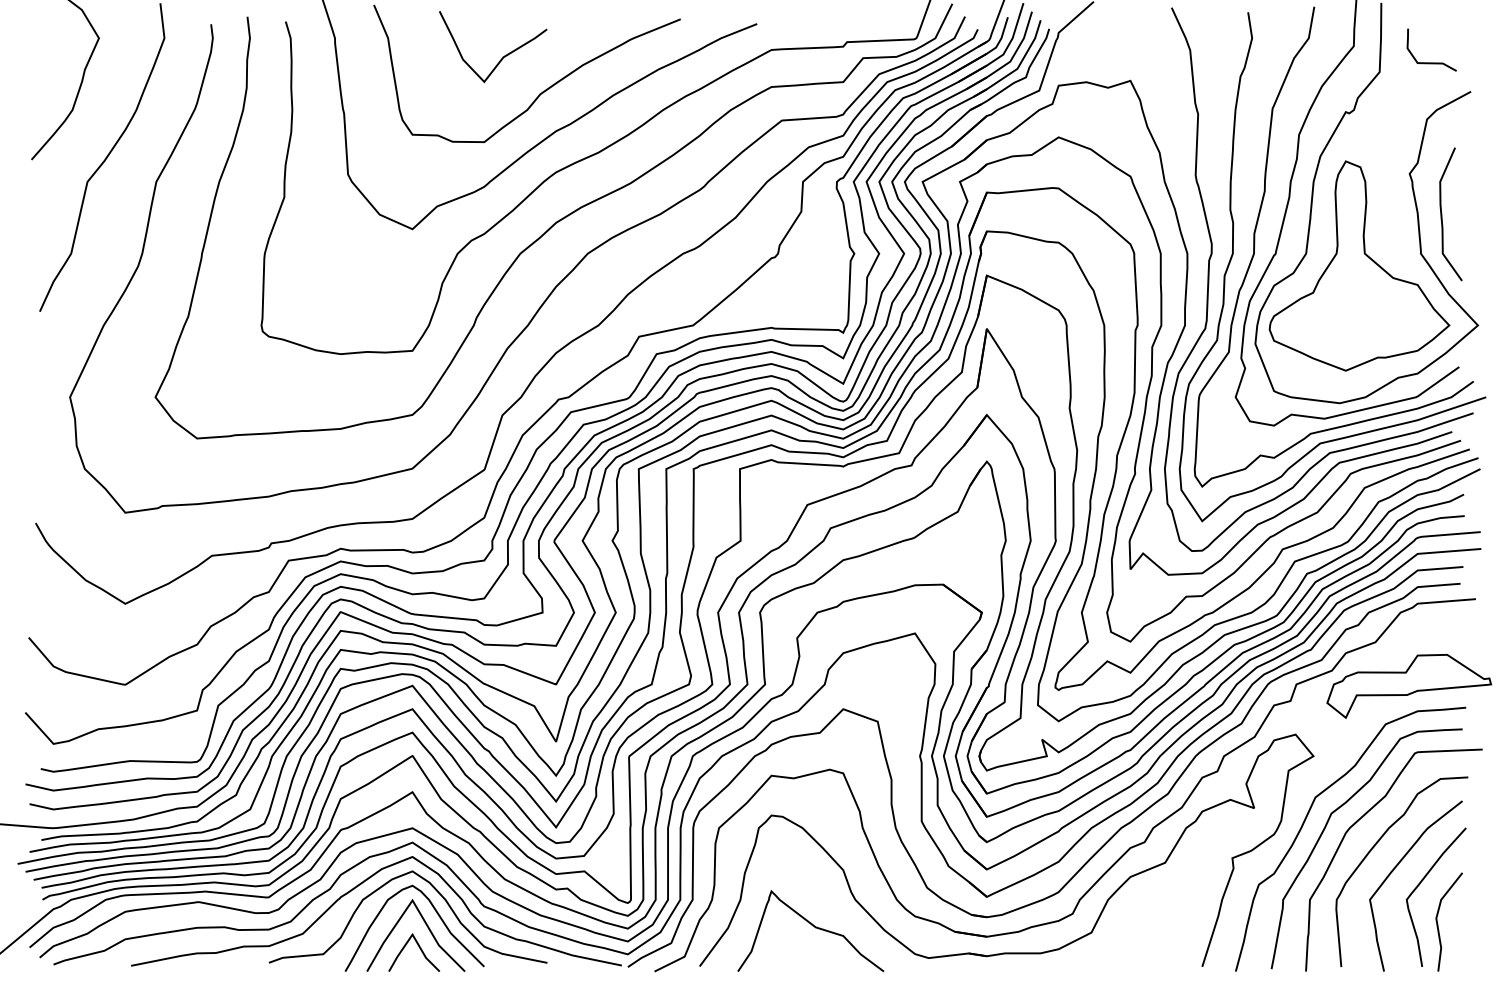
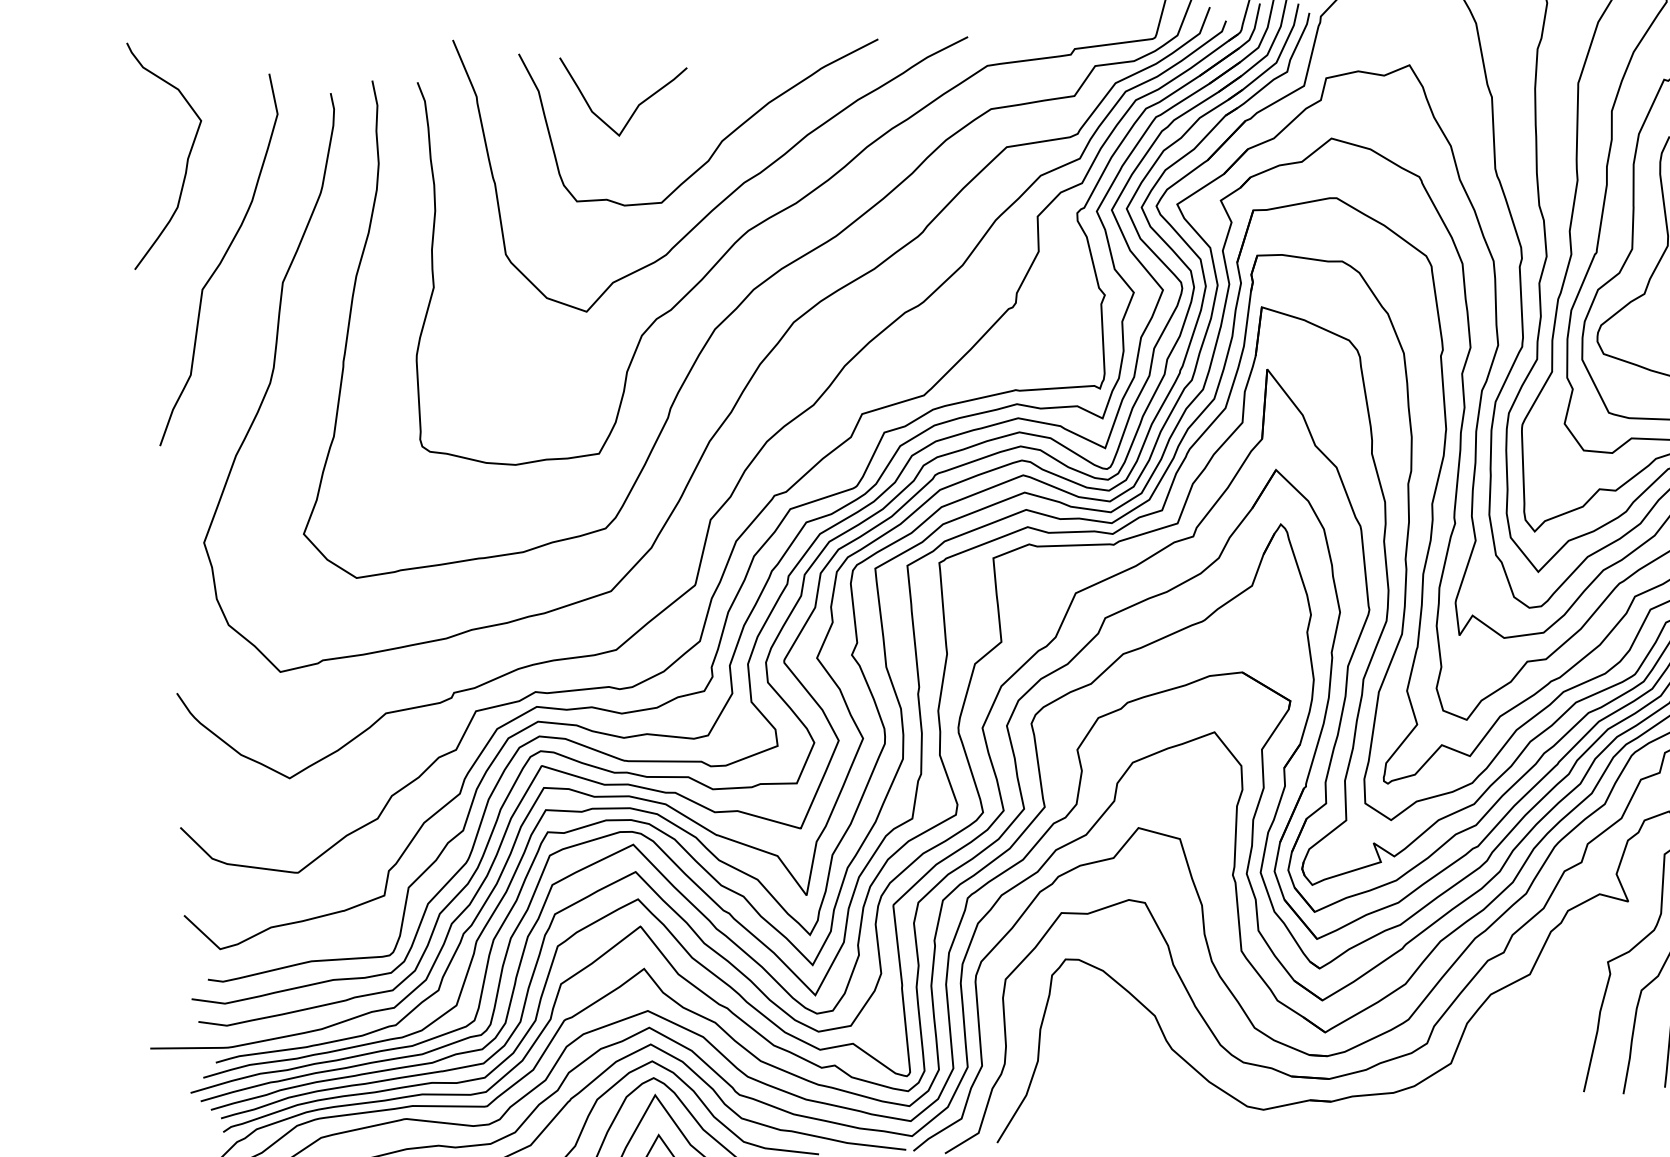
curve: (502, 56) -> (637, 104), moved
curve: (812, 926) -> (1124, 1084), removed

